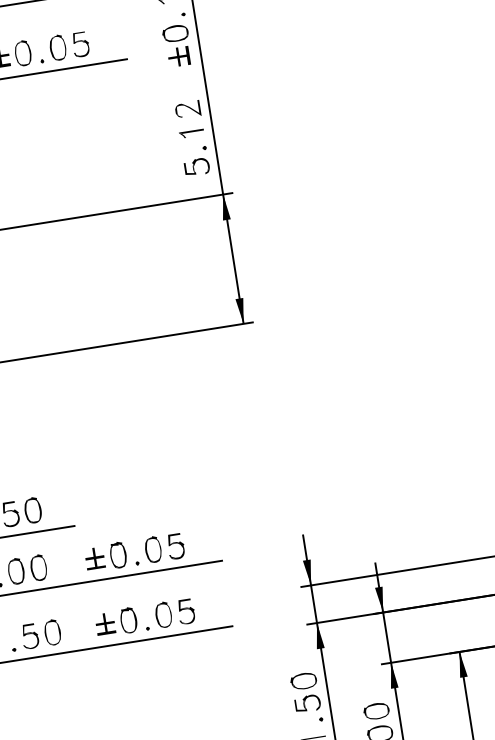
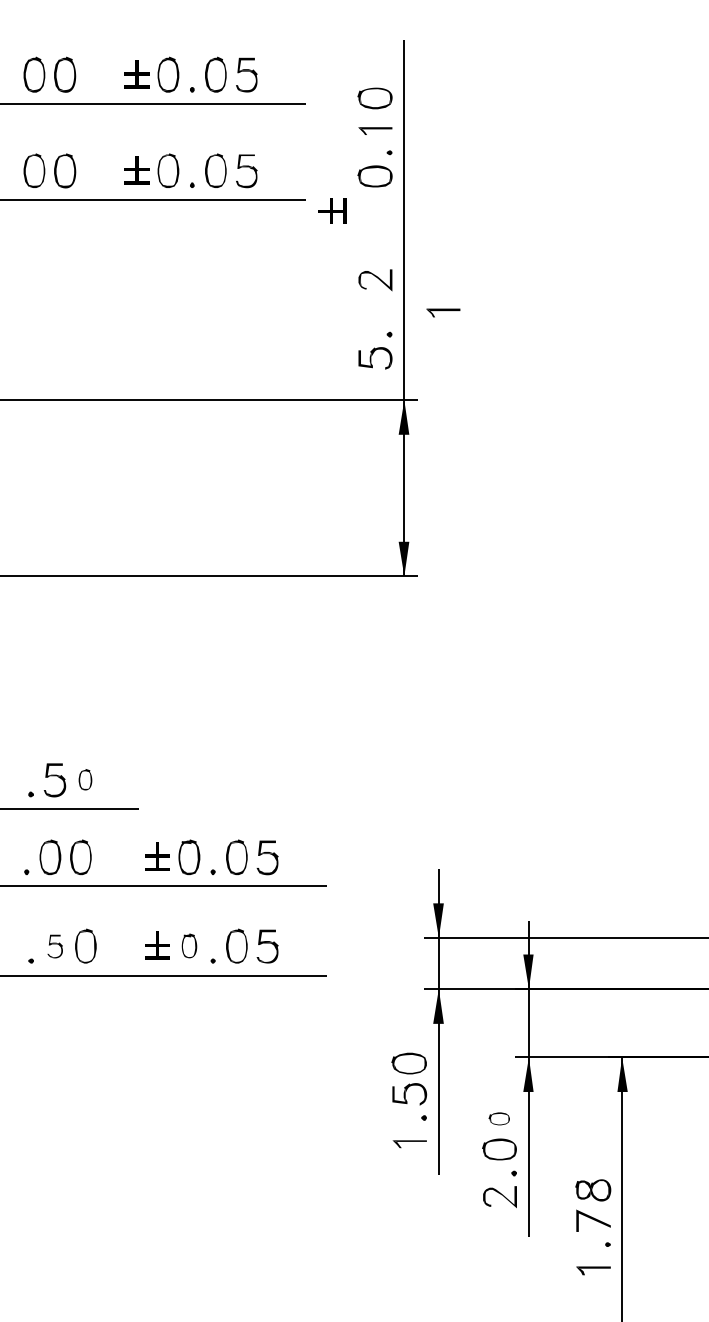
part: (178, 56) -> (332, 210), moved
part: (191, 133) -> (443, 312), moved
part: (33, 510) -> (85, 779), size x0.6
part: (128, 620) -> (189, 945), size x0.7
part: (30, 636) -> (55, 946), size x0.7
part: (376, 711) -> (499, 1118), size x0.6

